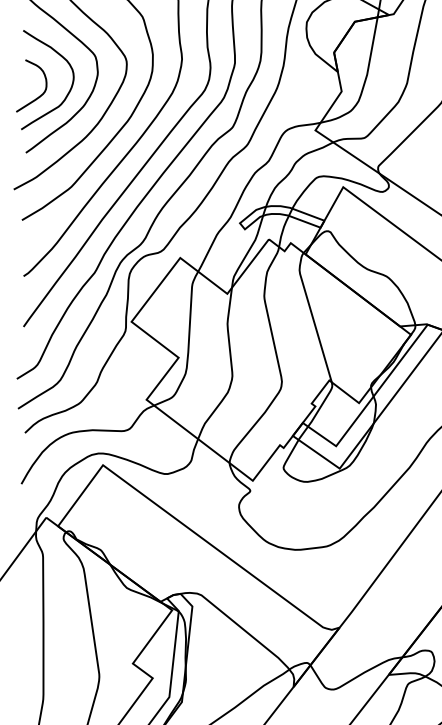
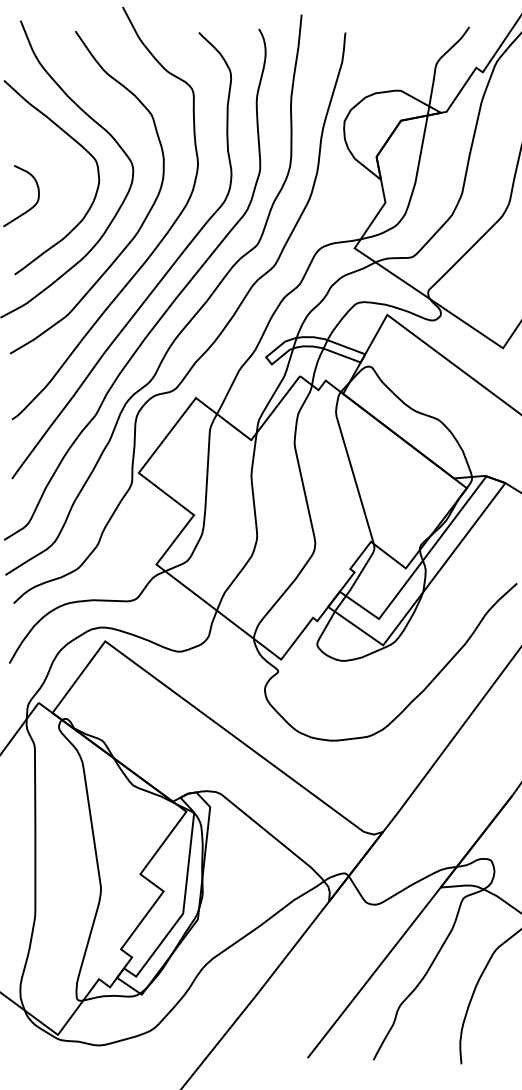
curve: (69, 90) -> (65, 201), removed

